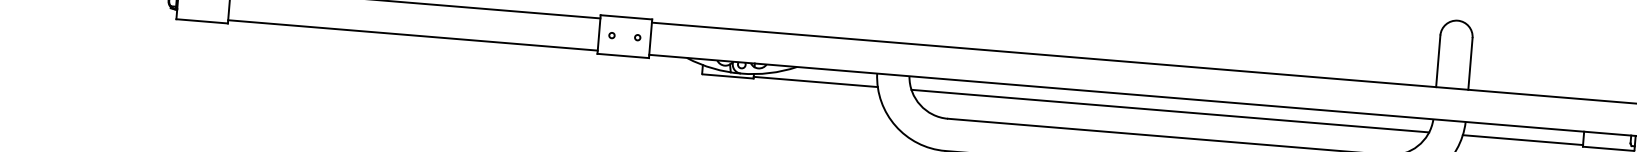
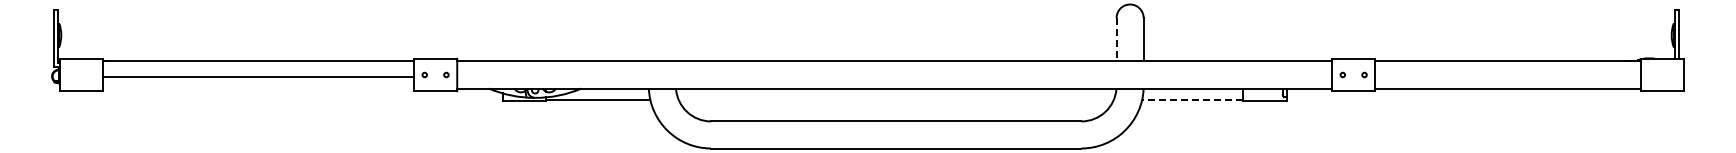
line: (412, 35) -> (258, 76), moved
line: (1438, 60) -> (1116, 39), solid -> dashed
line: (1169, 110) -> (895, 99), removed
line: (1522, 139) -> (1192, 99), solid -> dashed

